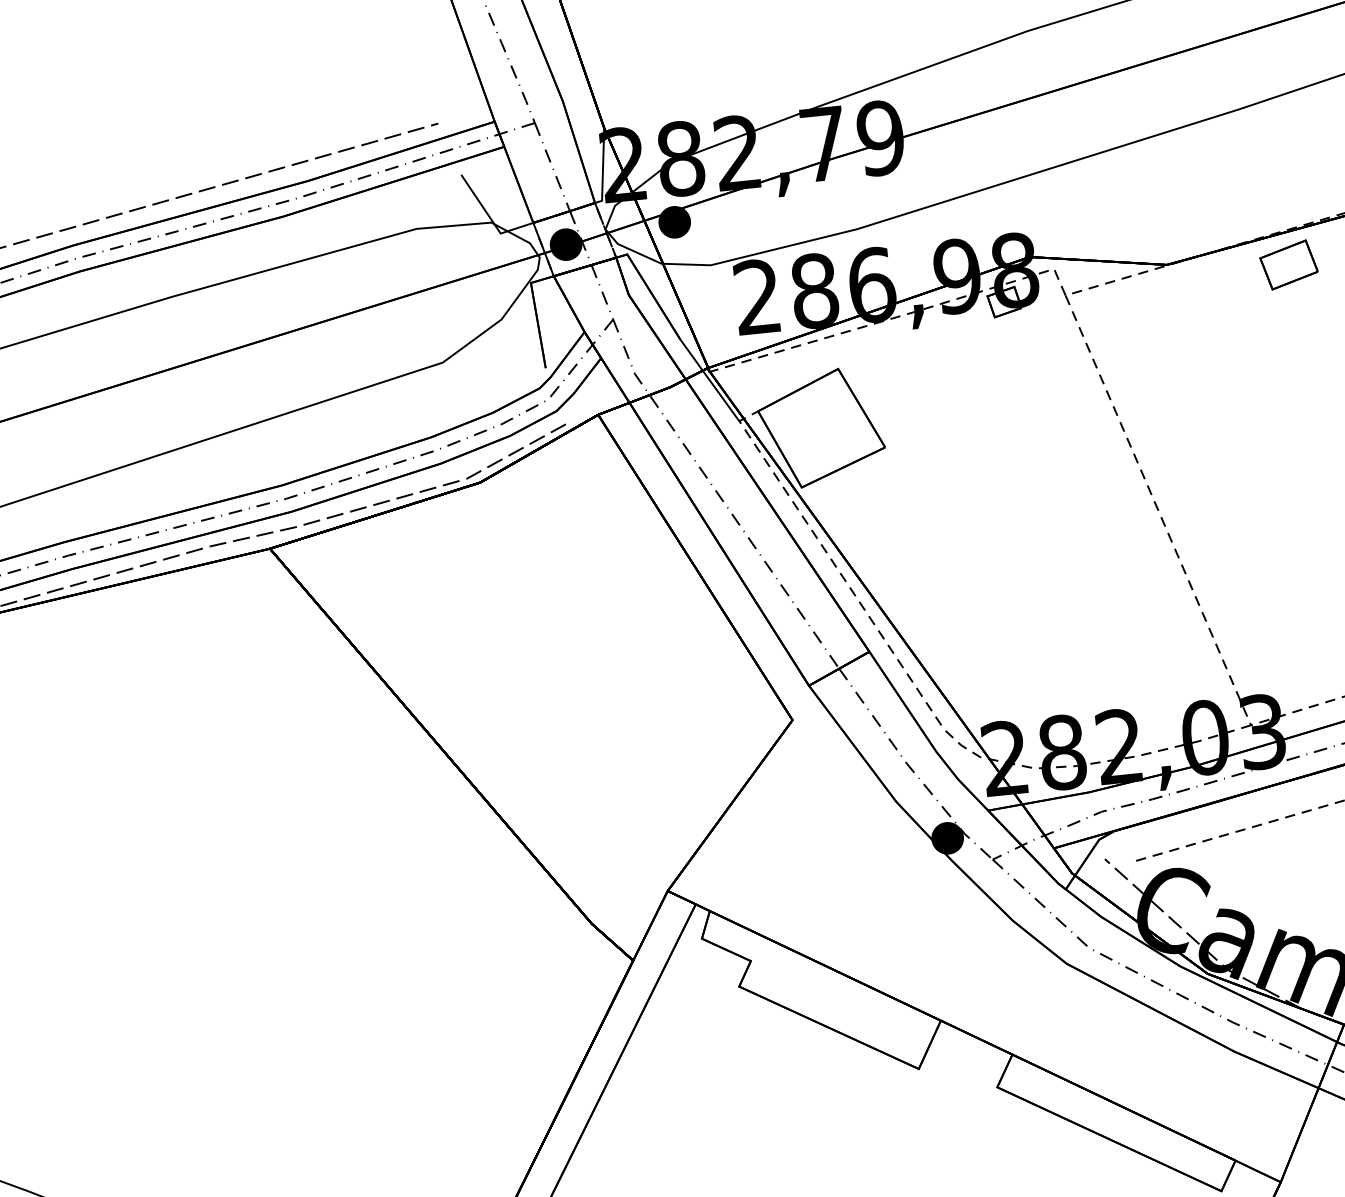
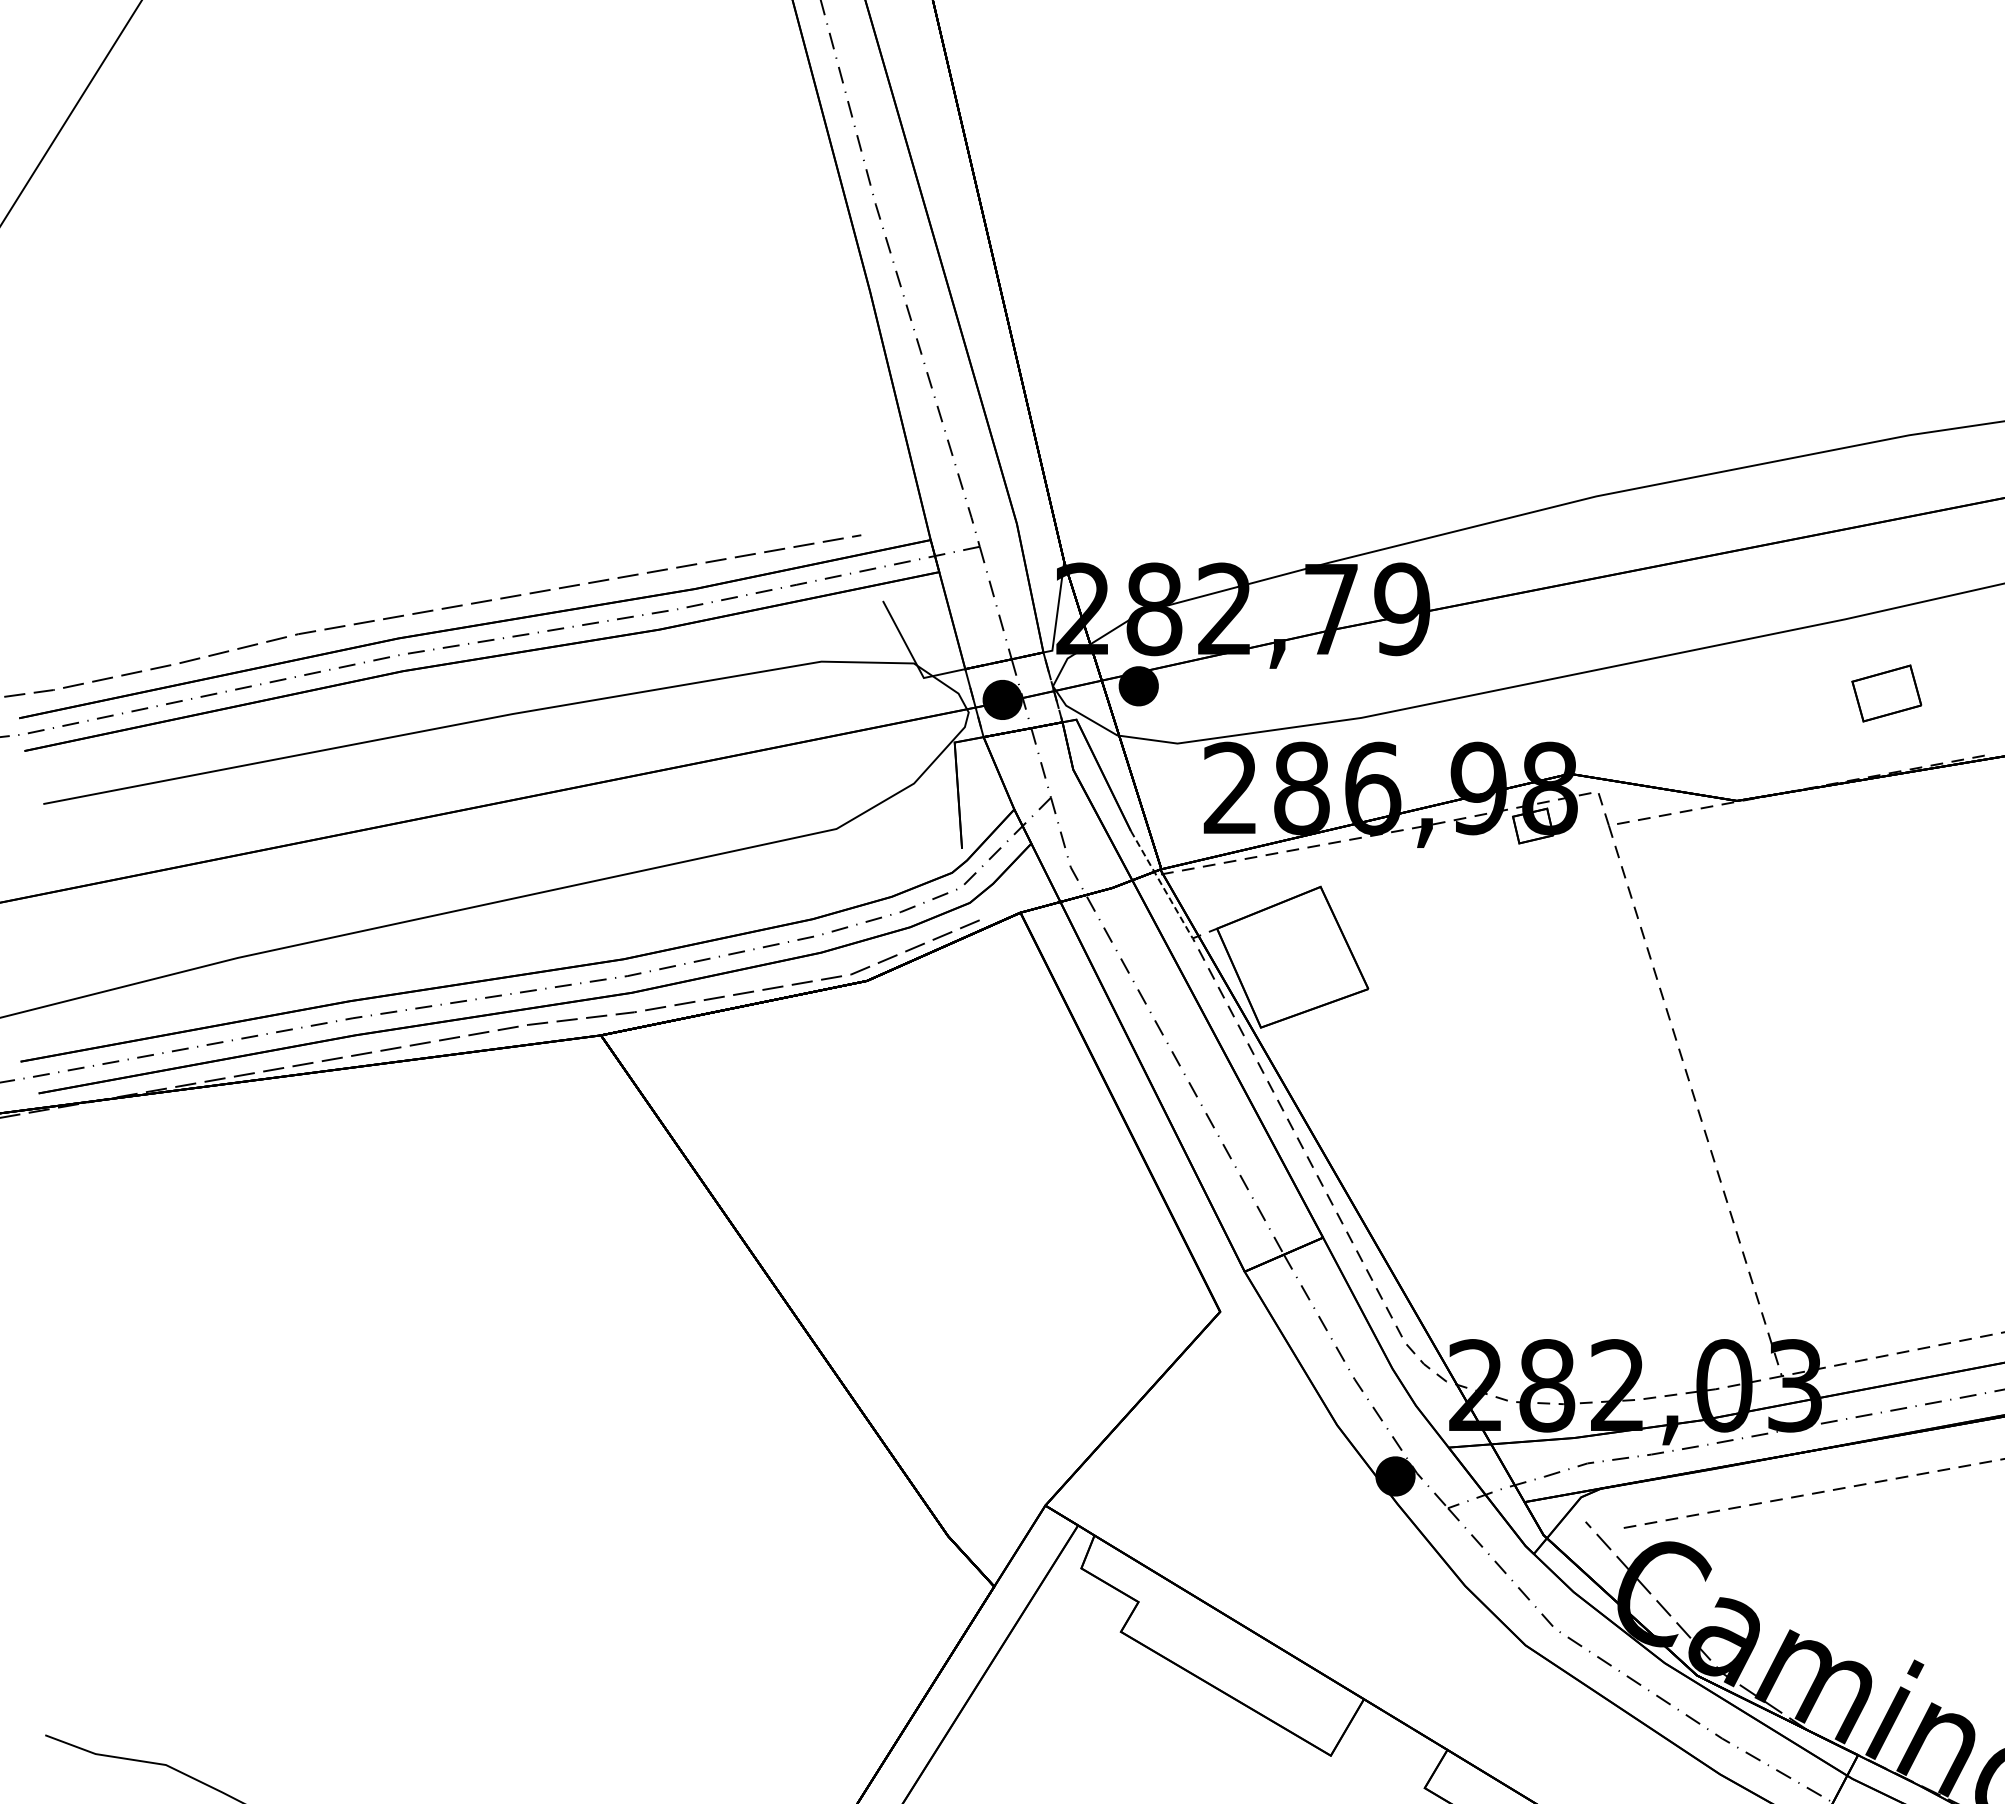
part: (1288, 265) -> (1886, 693), moved
line: (709, 379) -> (1161, 883), solid -> dashed

